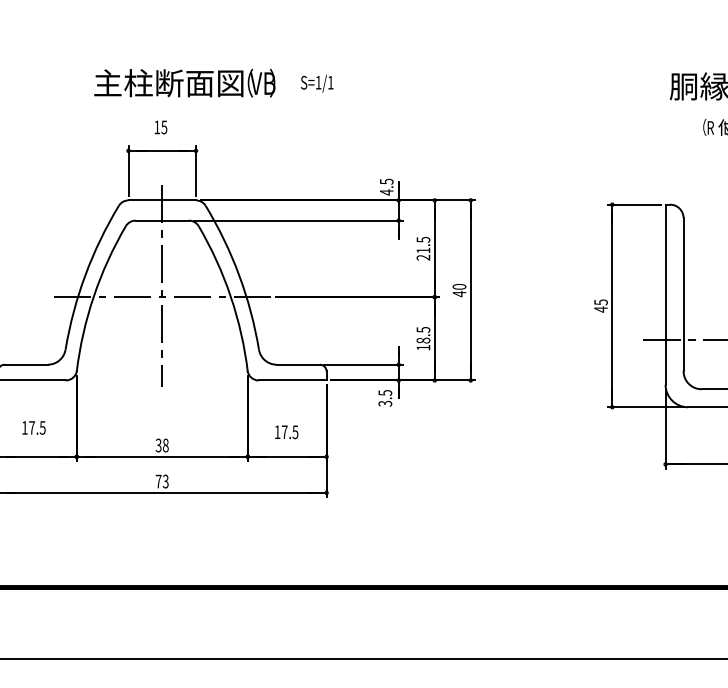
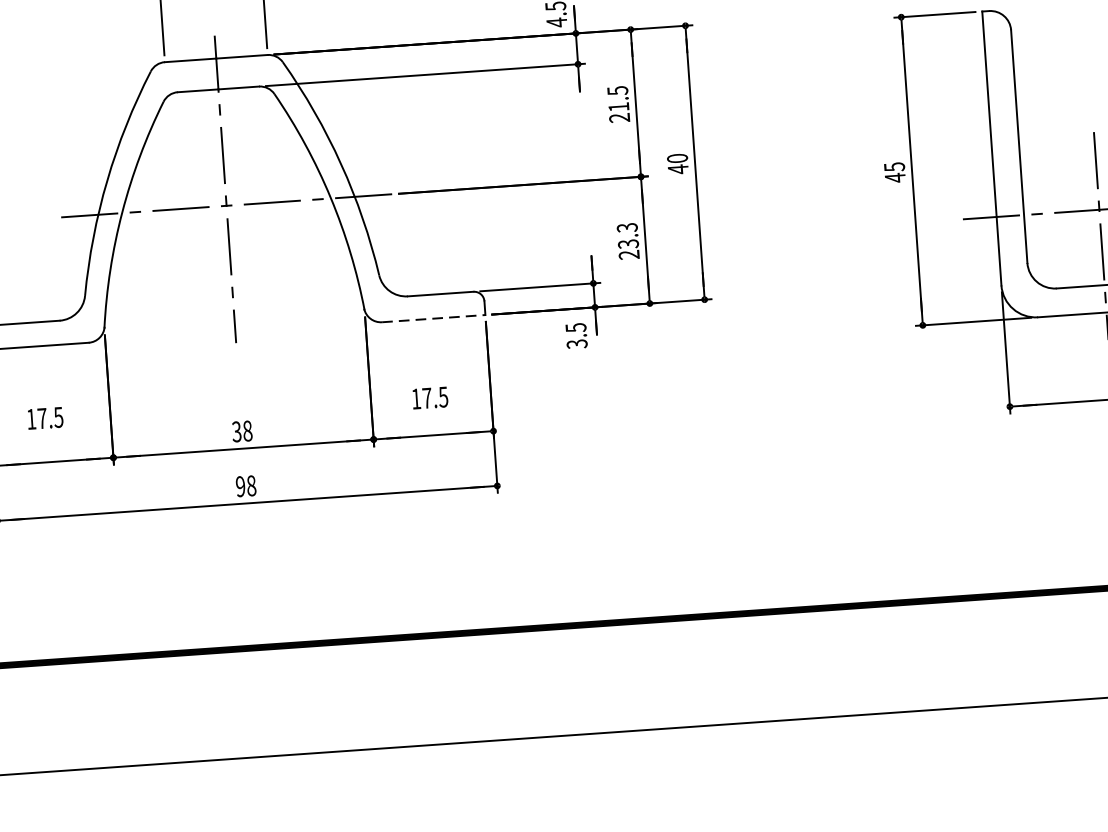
text: (423, 338) -> (628, 240), 18.5 -> 23.3
line: (292, 380) -> (433, 318), solid -> dashed
text: (161, 481) -> (244, 486), 73 -> 98

